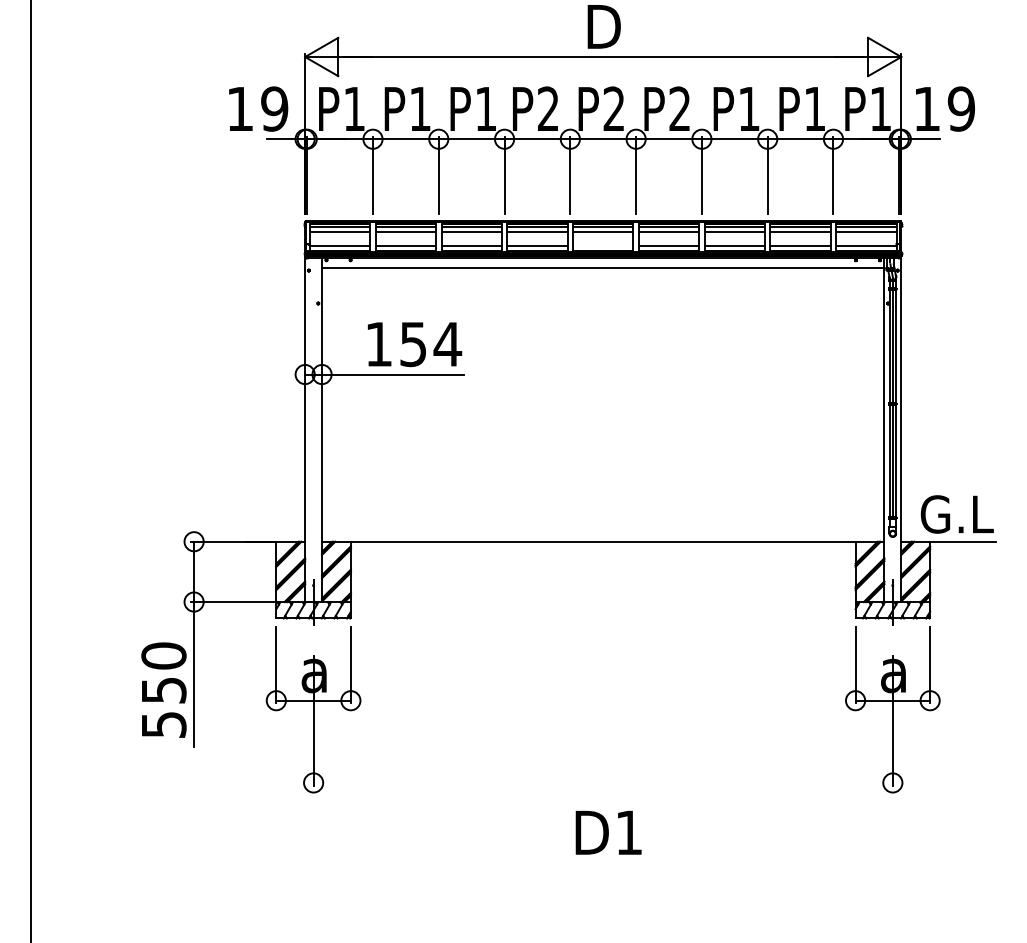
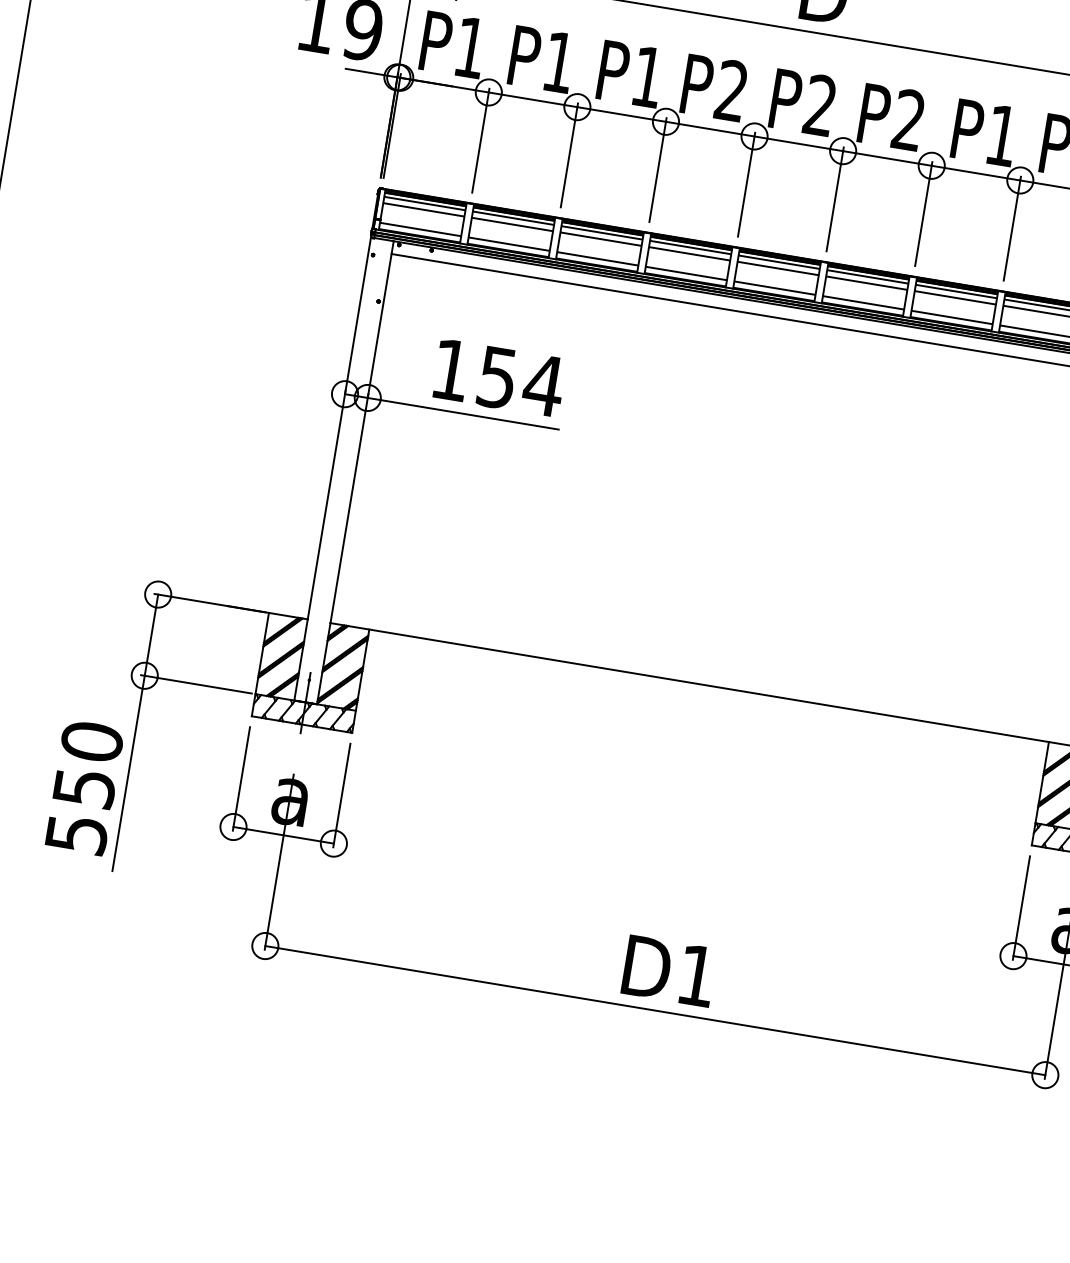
line: (603, 246) -> (775, 288), added
line: (602, 782) -> (654, 1009), added
text: (608, 832) -> (669, 970), moved

